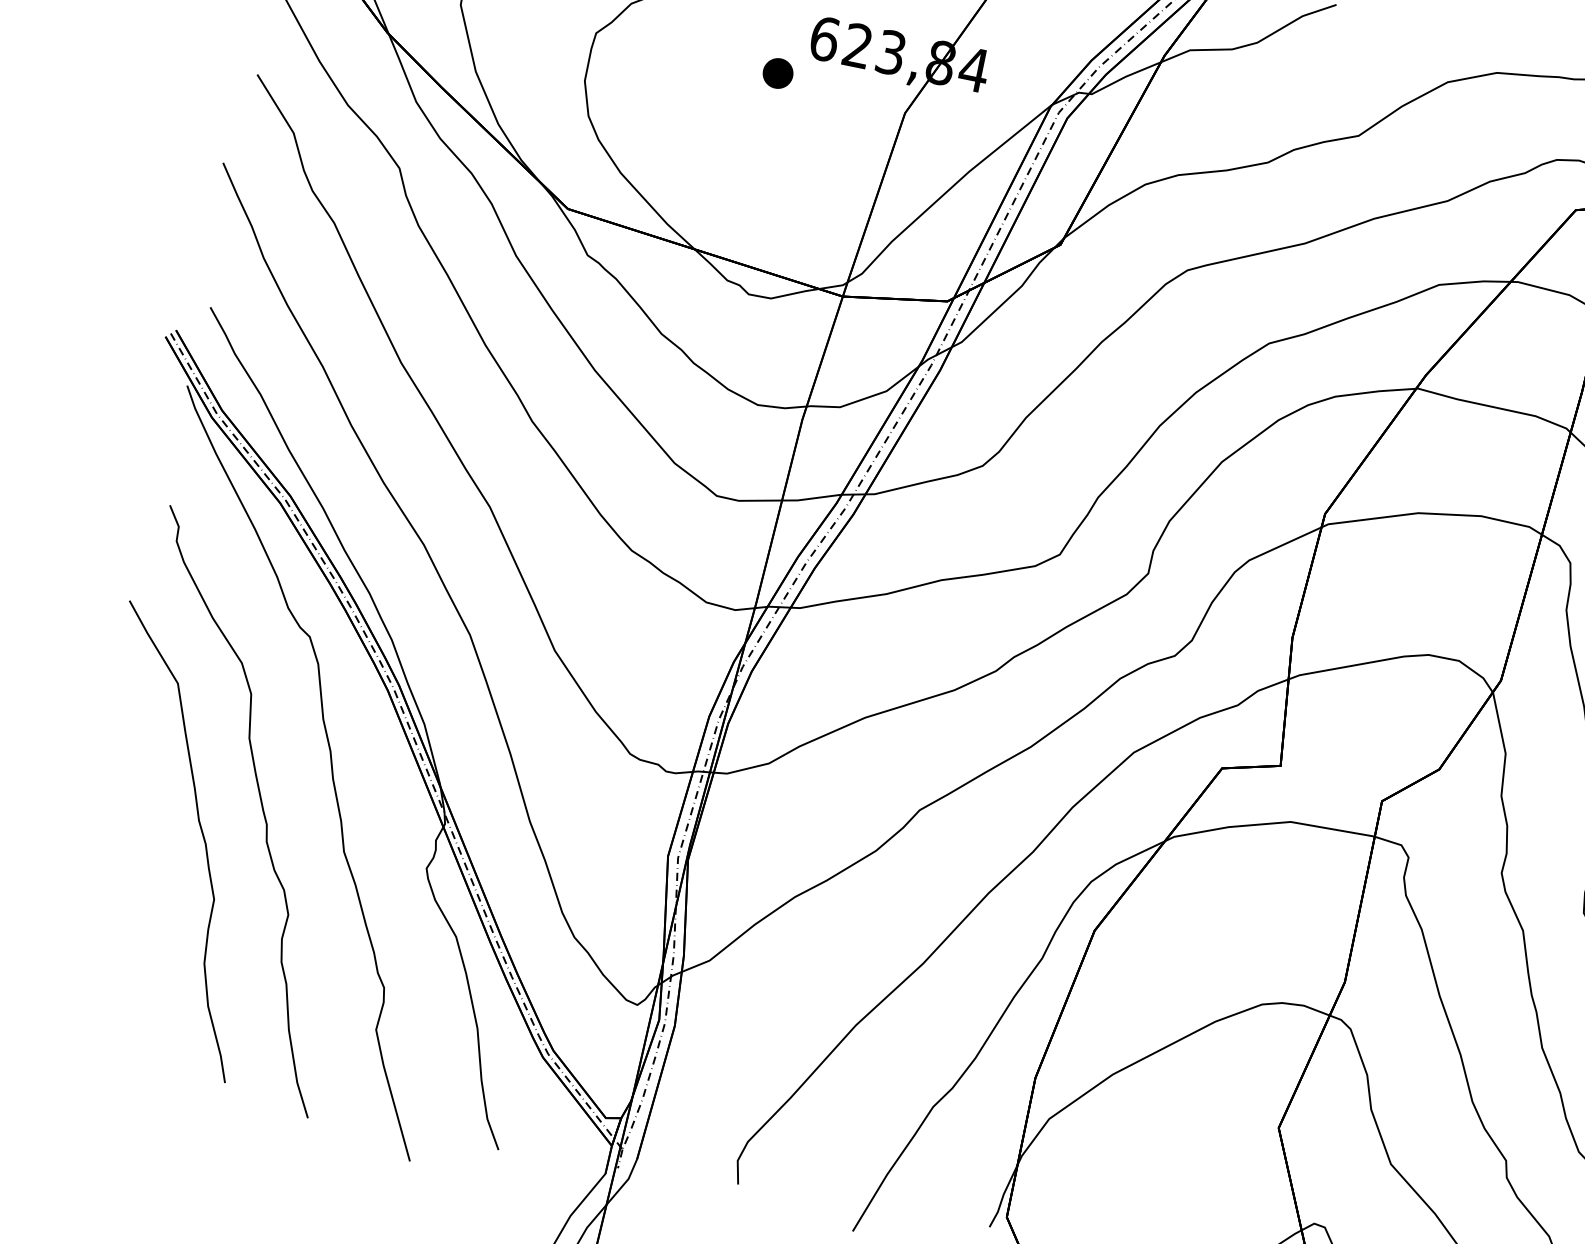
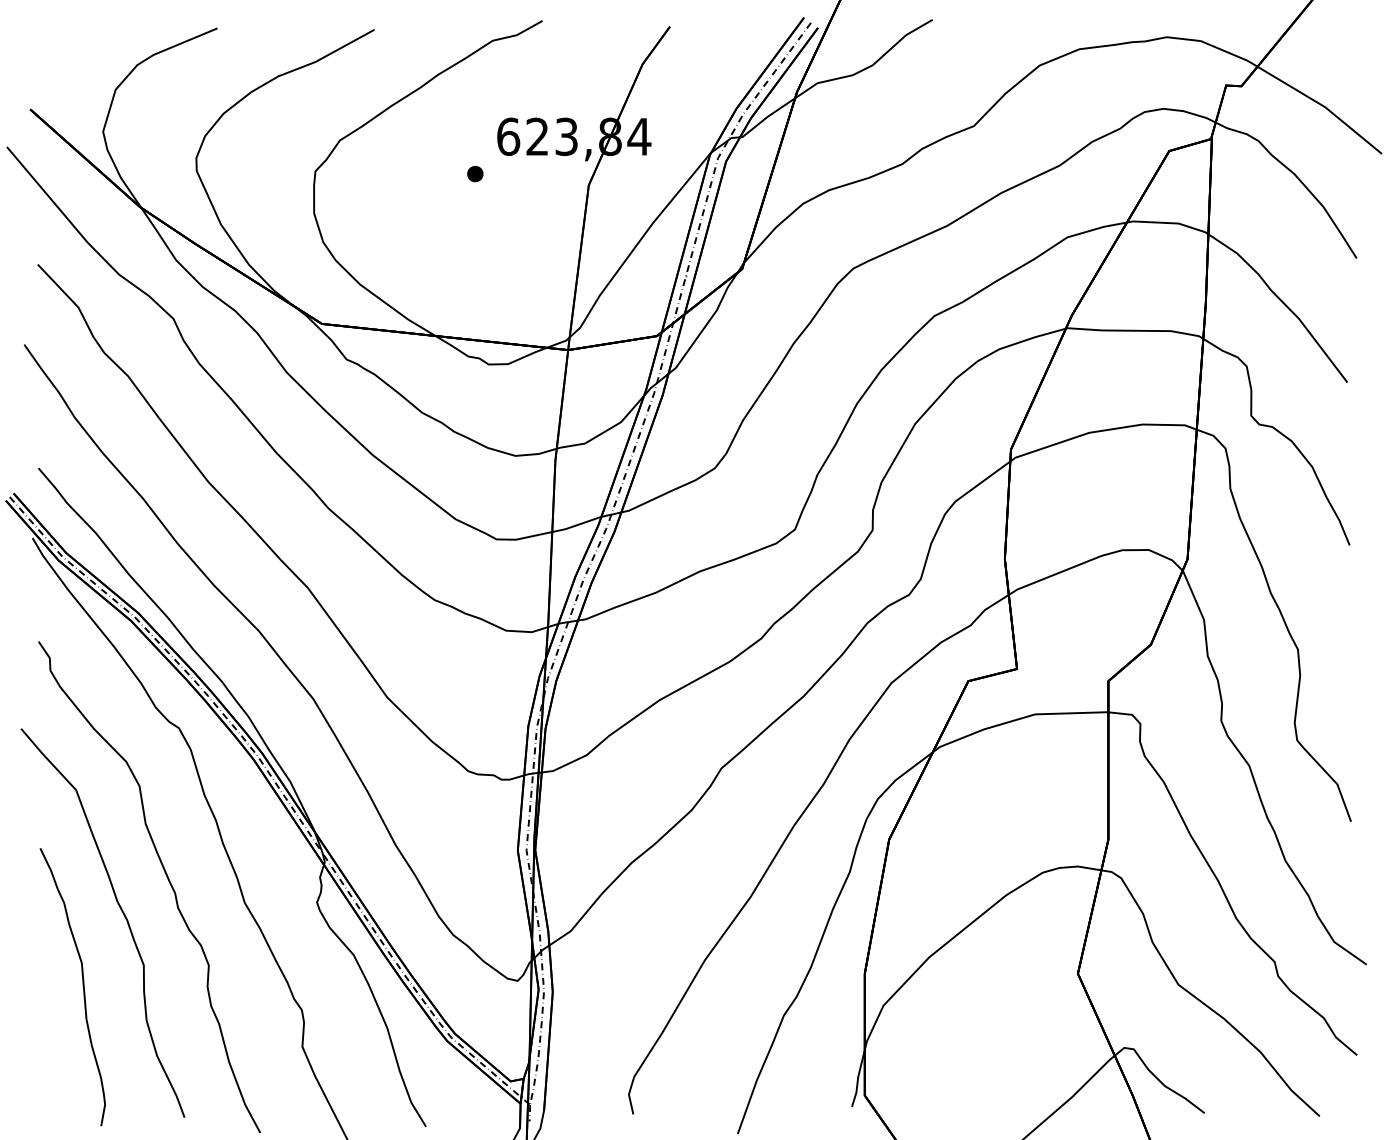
part: (778, 74) -> (475, 174), size x0.62
curve: (139, 909) -> (82, 986), added

